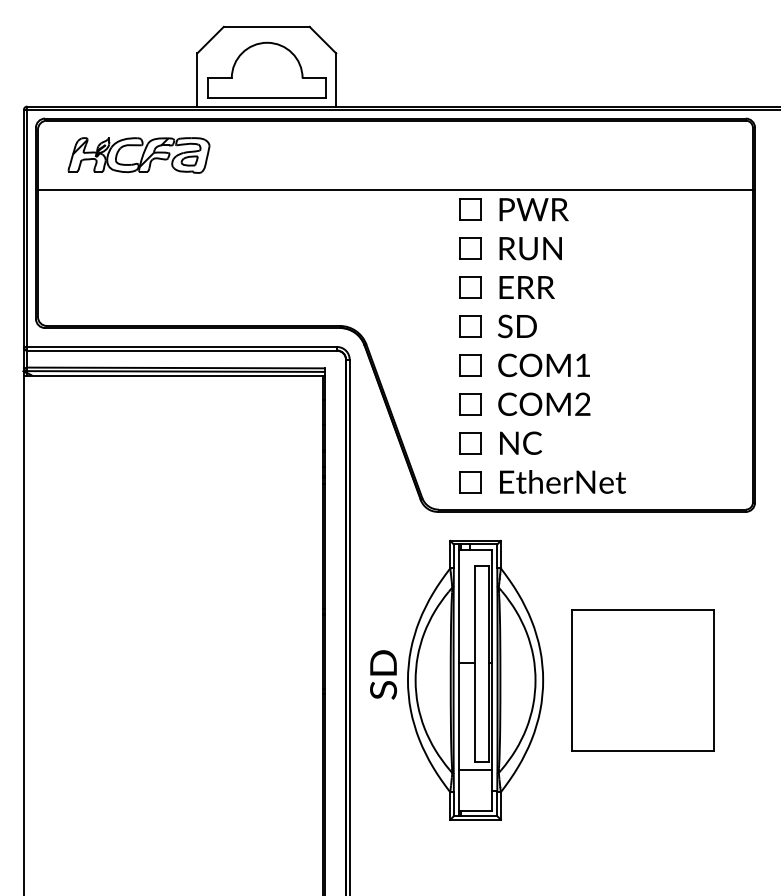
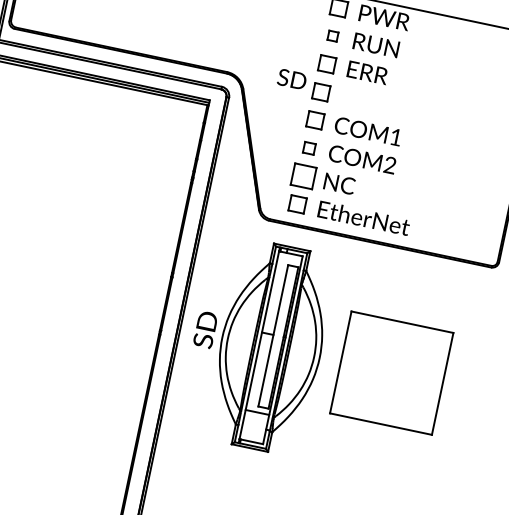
part: (470, 248) -> (332, 36), size x0.6
text: (517, 326) -> (292, 79), moved
part: (470, 404) -> (309, 148), size x0.7
part: (470, 443) -> (303, 176), size x1.4

